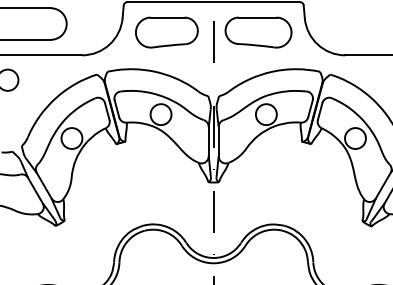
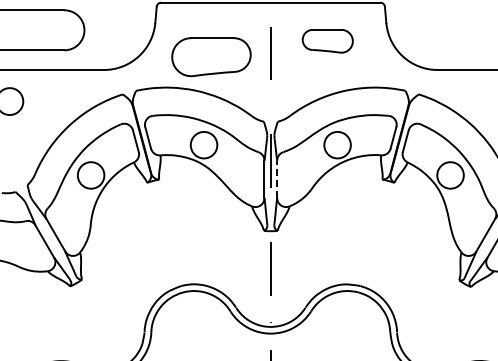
part: (166, 32) -> (211, 57), moved
part: (258, 32) -> (327, 41), size x0.6
line: (218, 141) -> (277, 179), solid -> dashed

